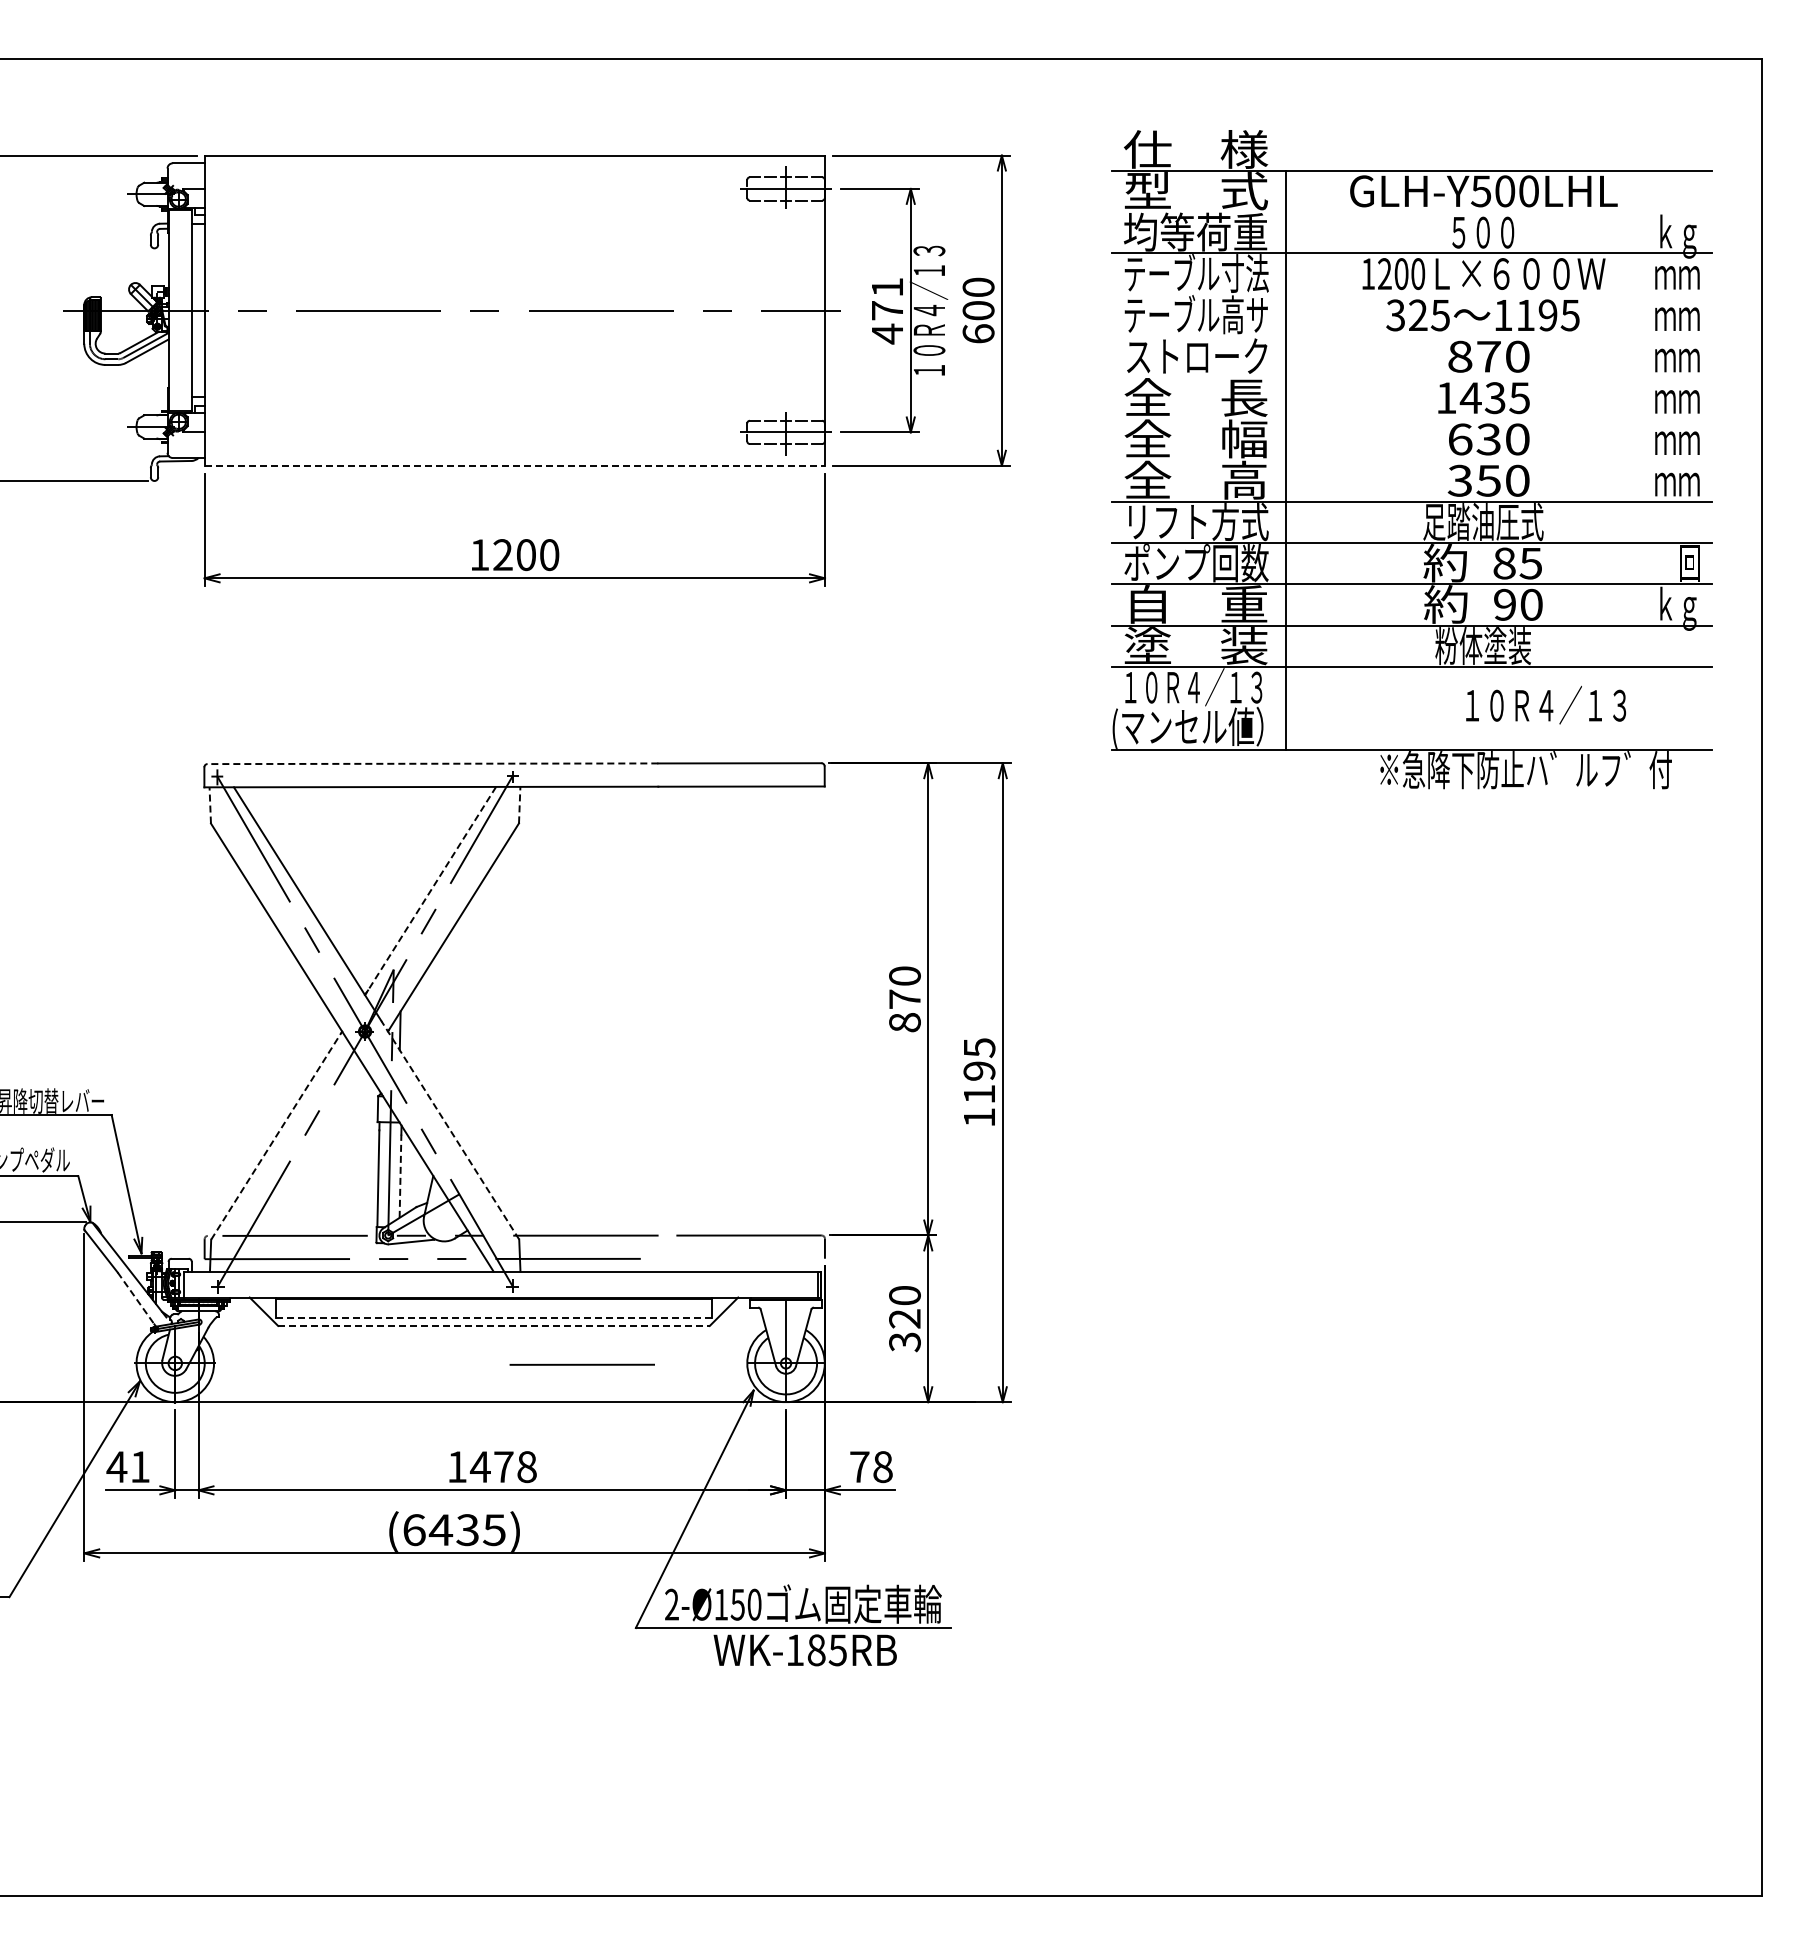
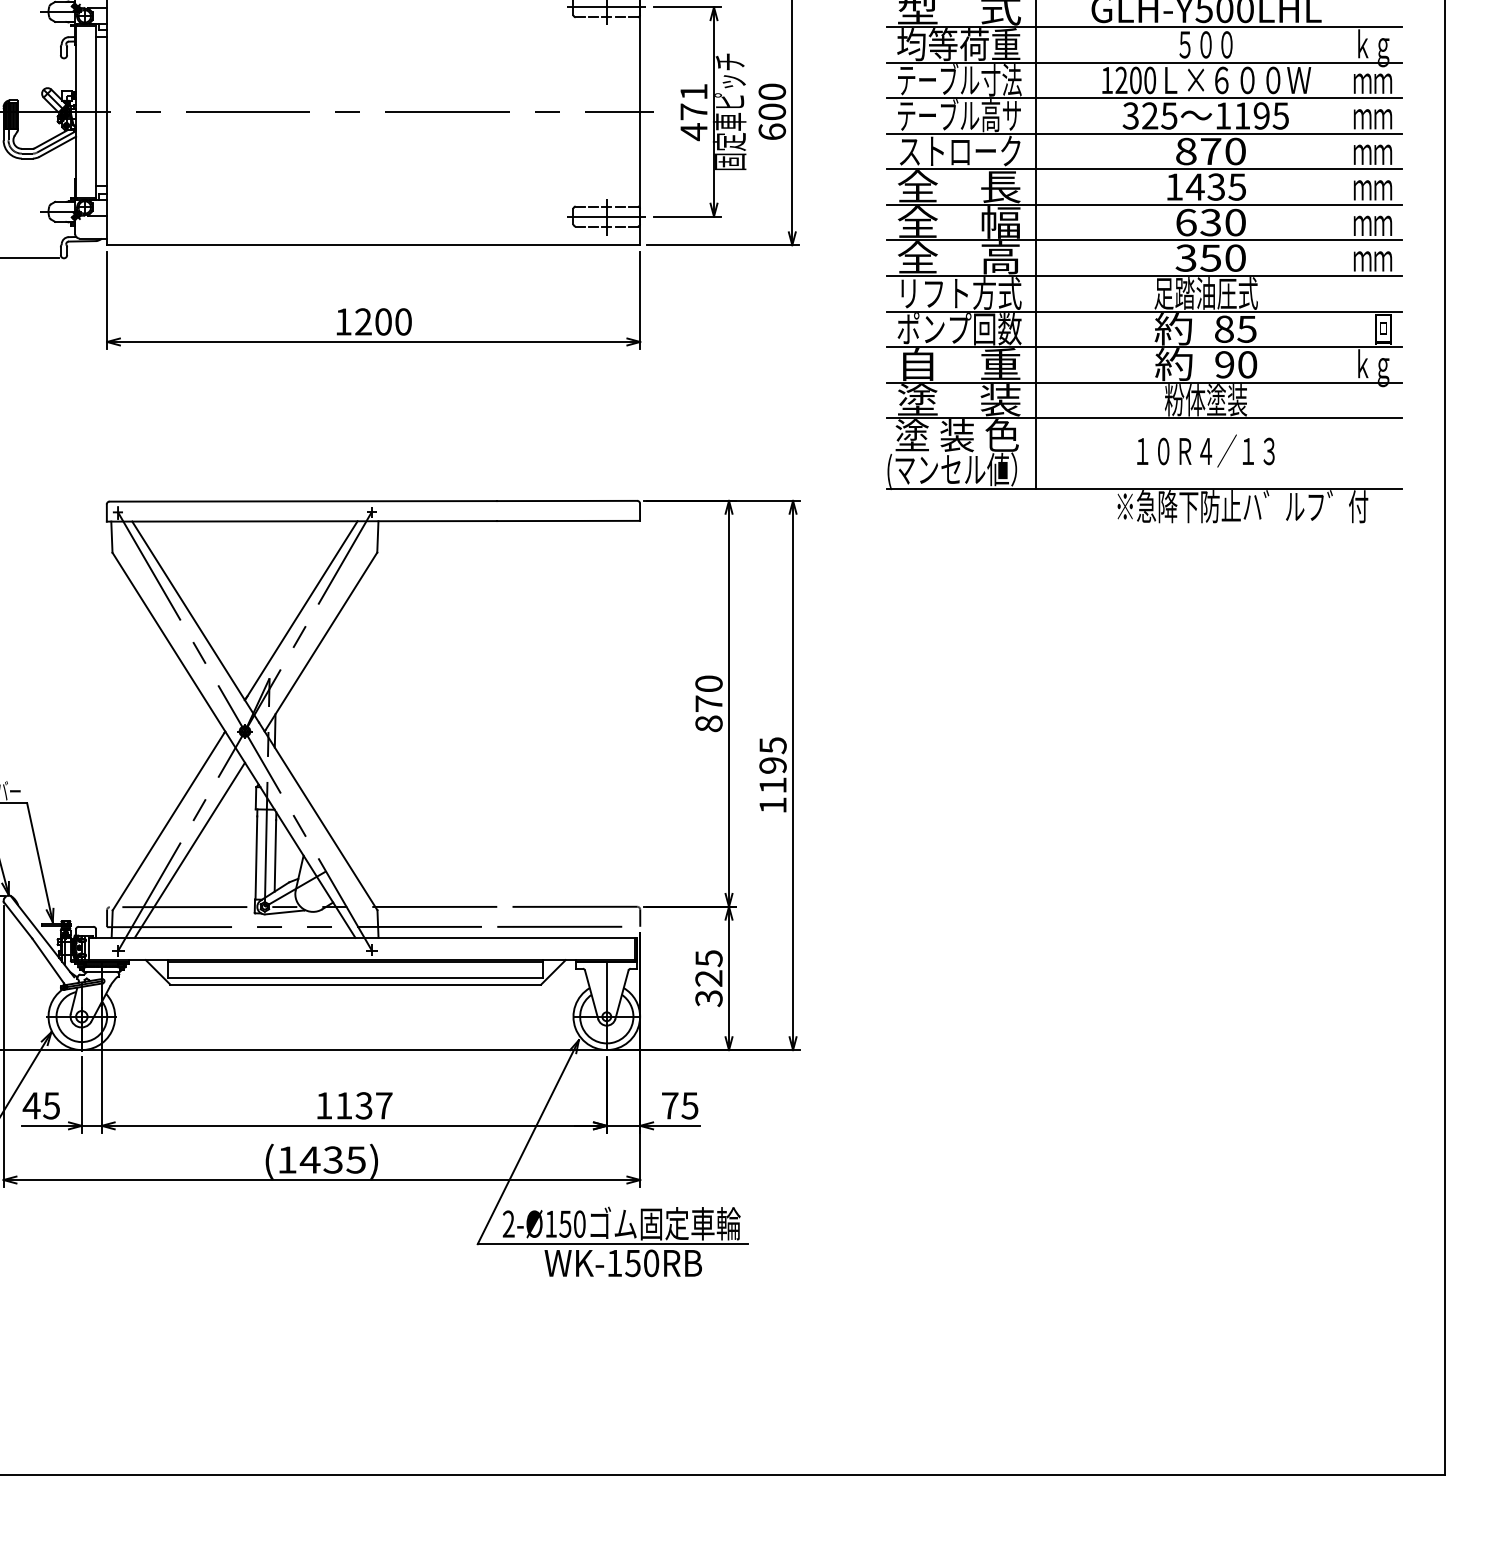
line: (1411, 212) -> (1144, 27), added
line: (1411, 294) -> (1144, 98), added
text: (928, 310) -> (729, 111), １０Ｒ４／１３ -> 固定車ピッチ
line: (1411, 336) -> (1144, 134), added
line: (1411, 377) -> (1144, 169), added
line: (1411, 418) -> (1144, 204), added
line: (1411, 460) -> (1144, 240), added
line: (515, 465) -> (374, 244), dashed -> solid
text: (1193, 687) -> (956, 435), １０Ｒ４／１３ -> 塗 装 色
text: (1545, 704) -> (1205, 450), moved
line: (432, 763) -> (302, 501), dashed -> solid
line: (210, 804) -> (112, 536), dashed -> solid
line: (519, 804) -> (377, 536), dashed -> solid
line: (430, 891) -> (301, 611), dashed -> solid
line: (450, 1129) -> (318, 815), dashed -> solid
line: (276, 1135) -> (168, 820), dashed -> solid
line: (300, 1169) -> (189, 850), added
line: (400, 1176) -> (275, 856), dashed -> solid
text: (904, 1295) -> (708, 958), 320 -> 325
line: (136, 1298) -> (48, 960), dashed -> solid
line: (493, 1318) -> (355, 978), dashed -> solid
line: (493, 1325) -> (355, 984), dashed -> solid
line: (581, 1364) -> (559, 926), moved
text: (882, 1466) -> (689, 1105), 78 -> 75
text: (139, 1467) -> (51, 1106), 41 -> 45
text: (502, 1467) -> (363, 1106), 1478 -> 1137
text: (414, 1530) -> (287, 1160), (6435) -> (1435)
text: (826, 1650) -> (641, 1263), WK-185RB -> WK-150RB

